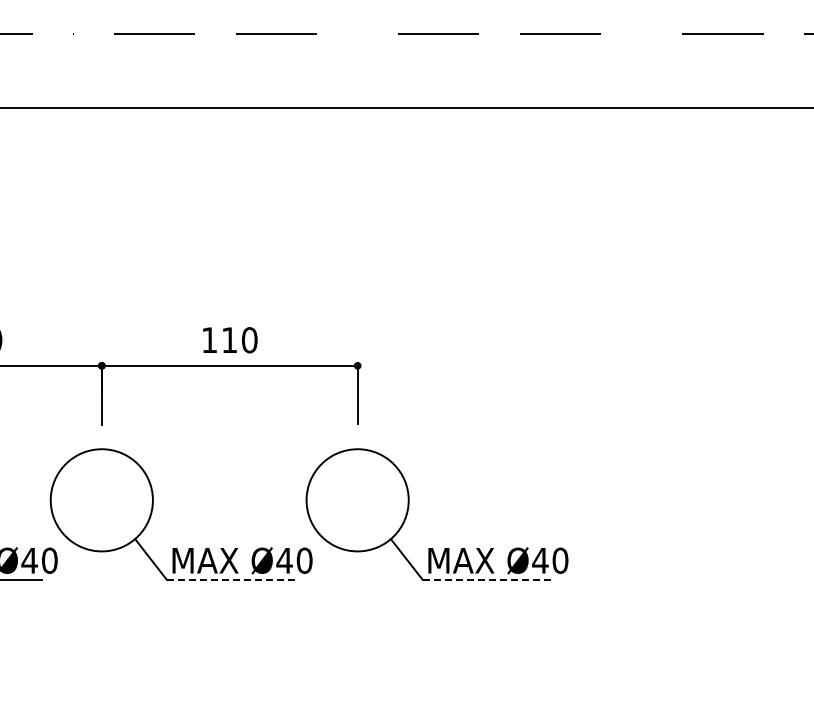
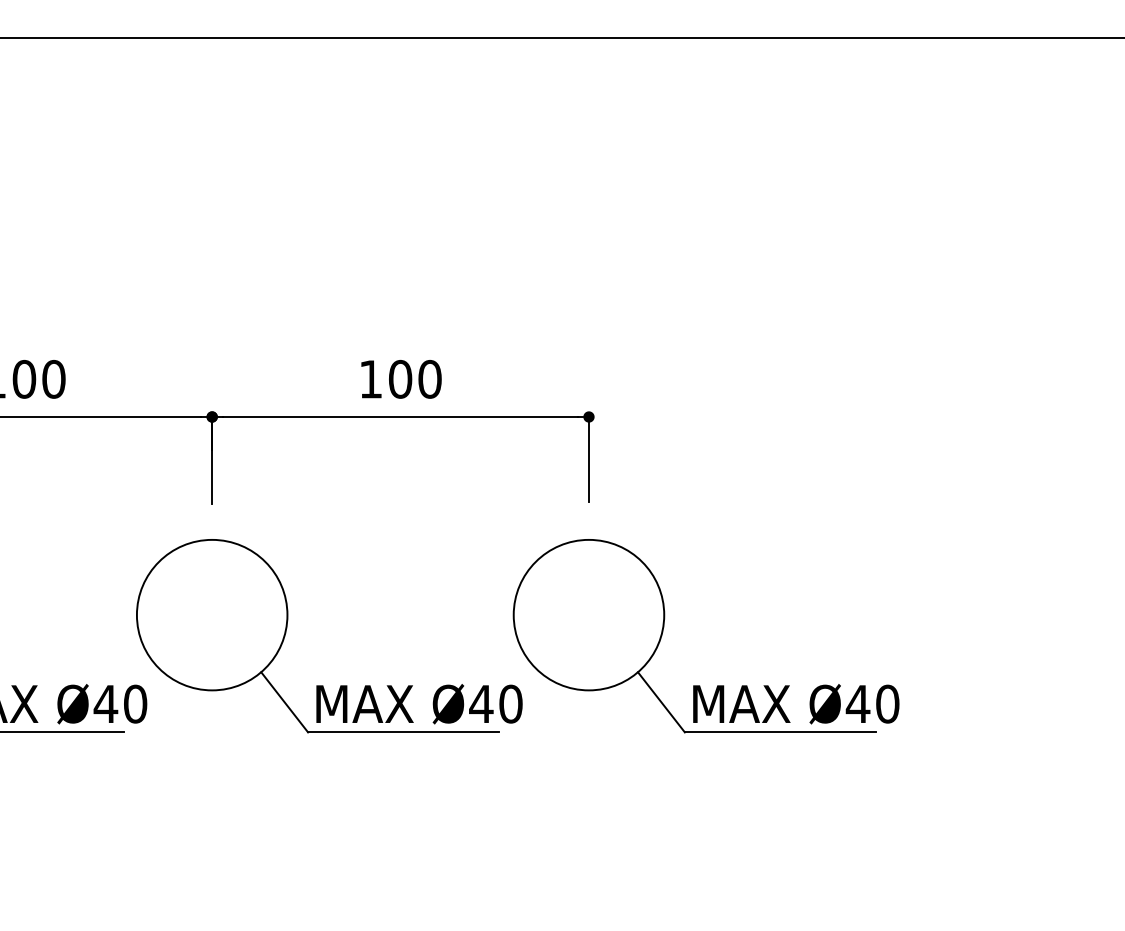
text: (229, 340) -> (400, 379), 110 -> 100
line: (231, 579) -> (403, 731), dashed -> solid
line: (487, 579) -> (780, 731), dashed -> solid

